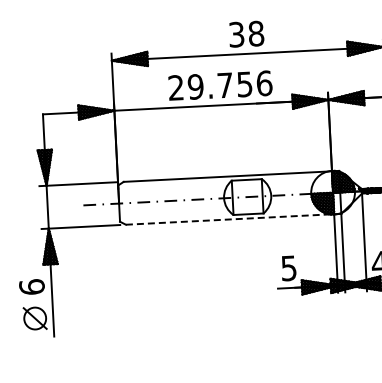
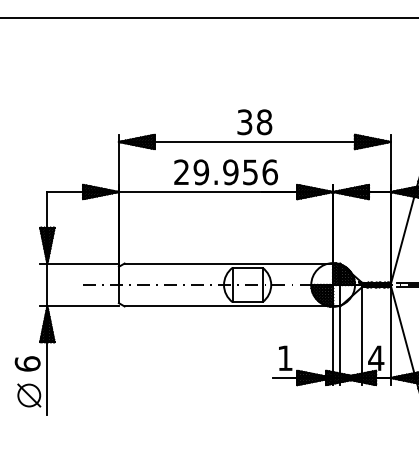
text: (224, 85) -> (230, 172), 29.756 -> 29.956
line: (230, 219) -> (229, 306), dashed -> solid
text: (289, 268) -> (285, 358), 5 -> 1

